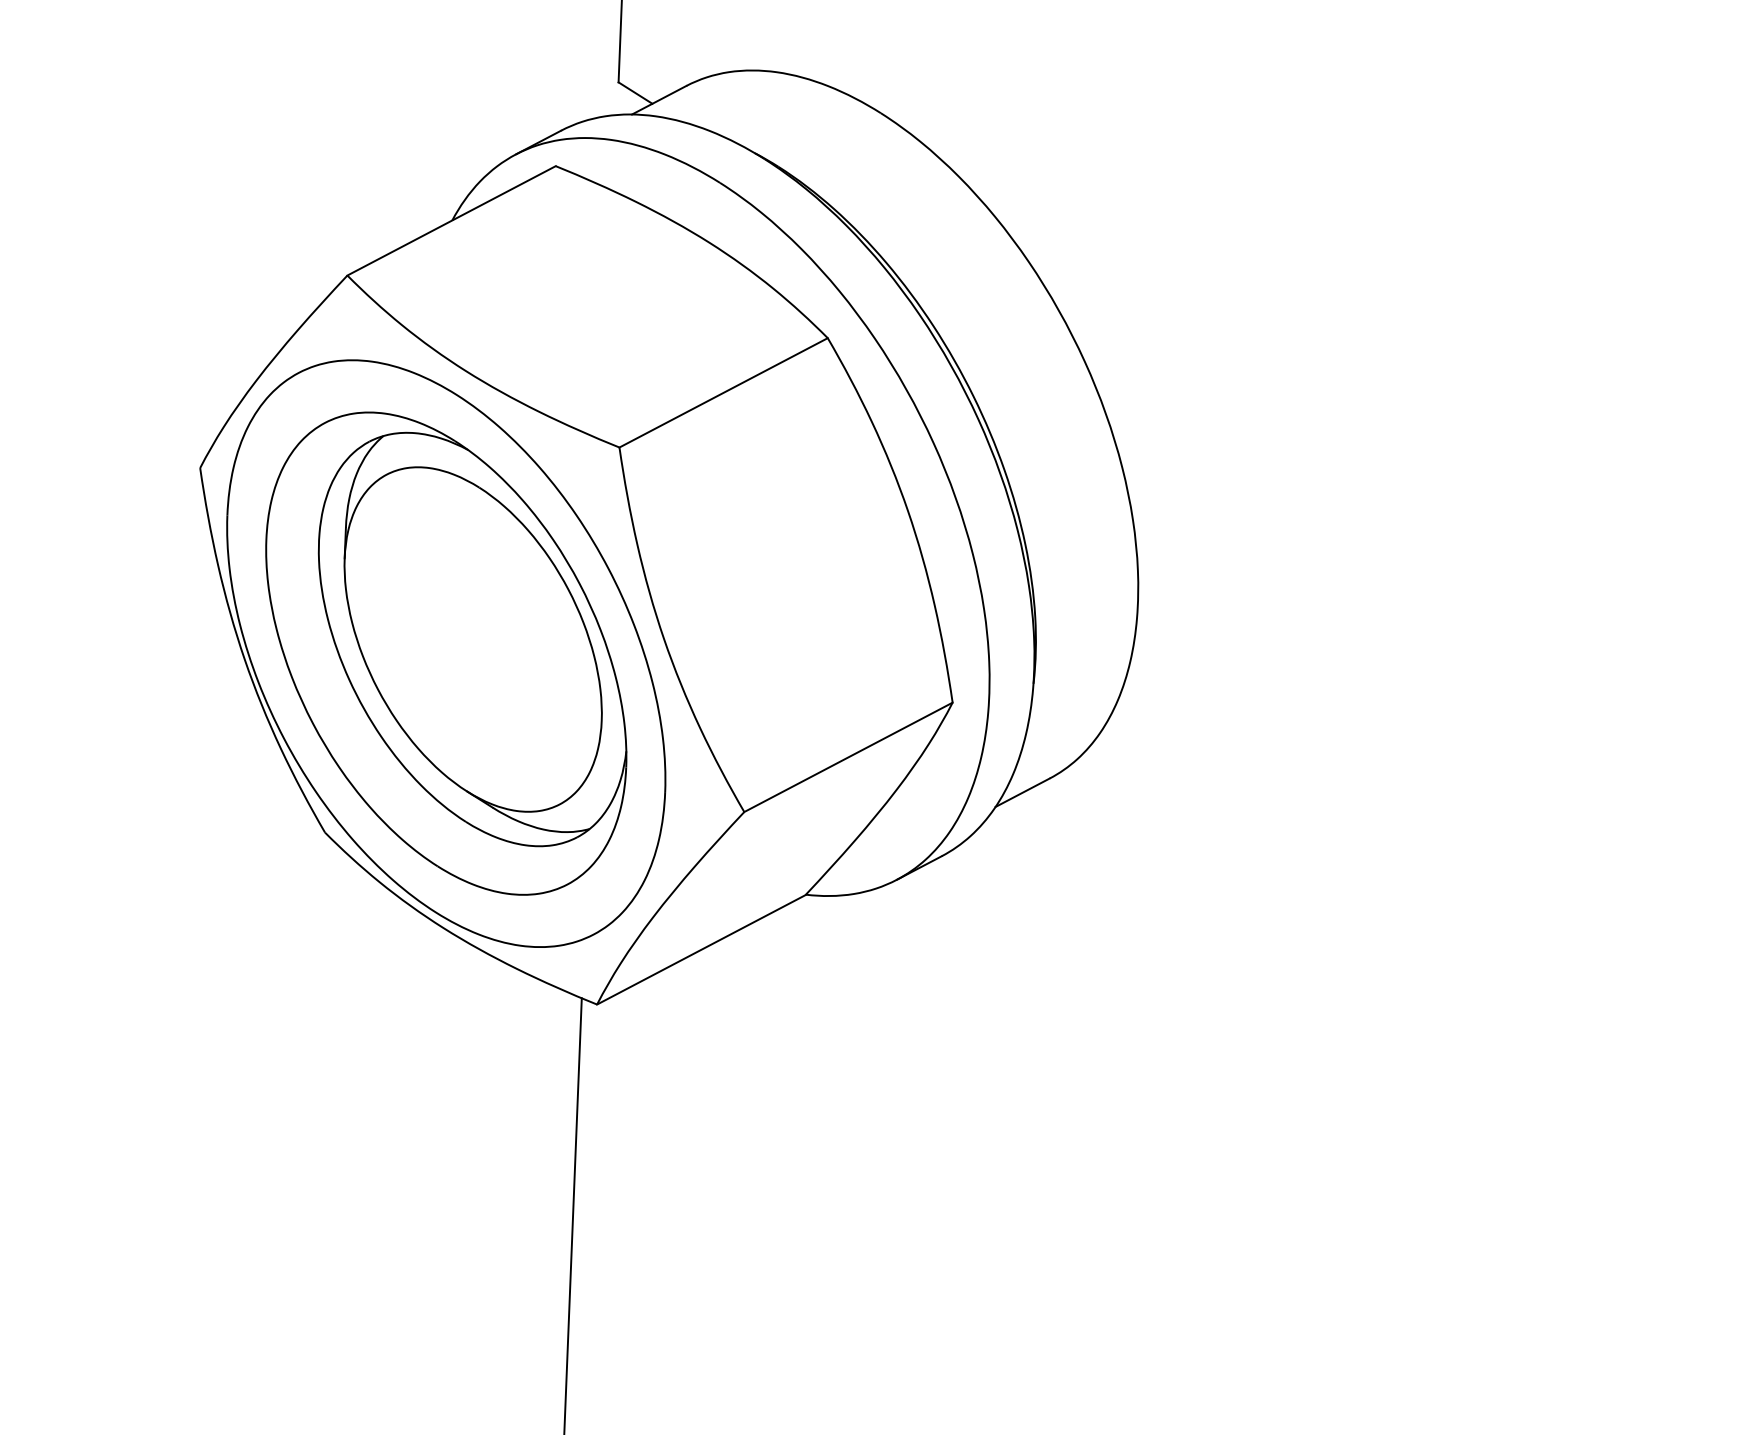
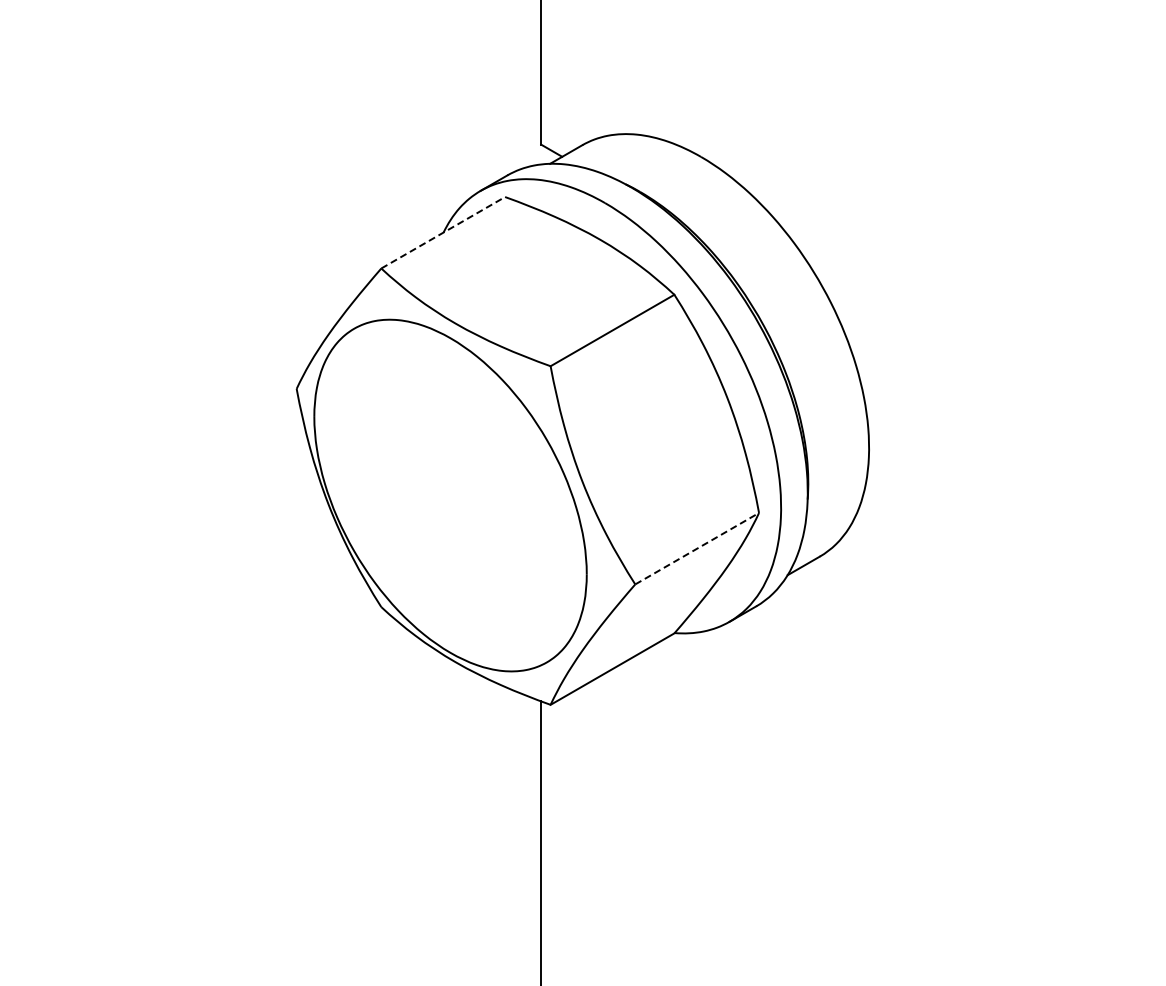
line: (452, 220) -> (443, 232), solid -> dashed
part: (446, 653) -> (450, 495), removed
line: (849, 757) -> (697, 548), solid -> dashed

